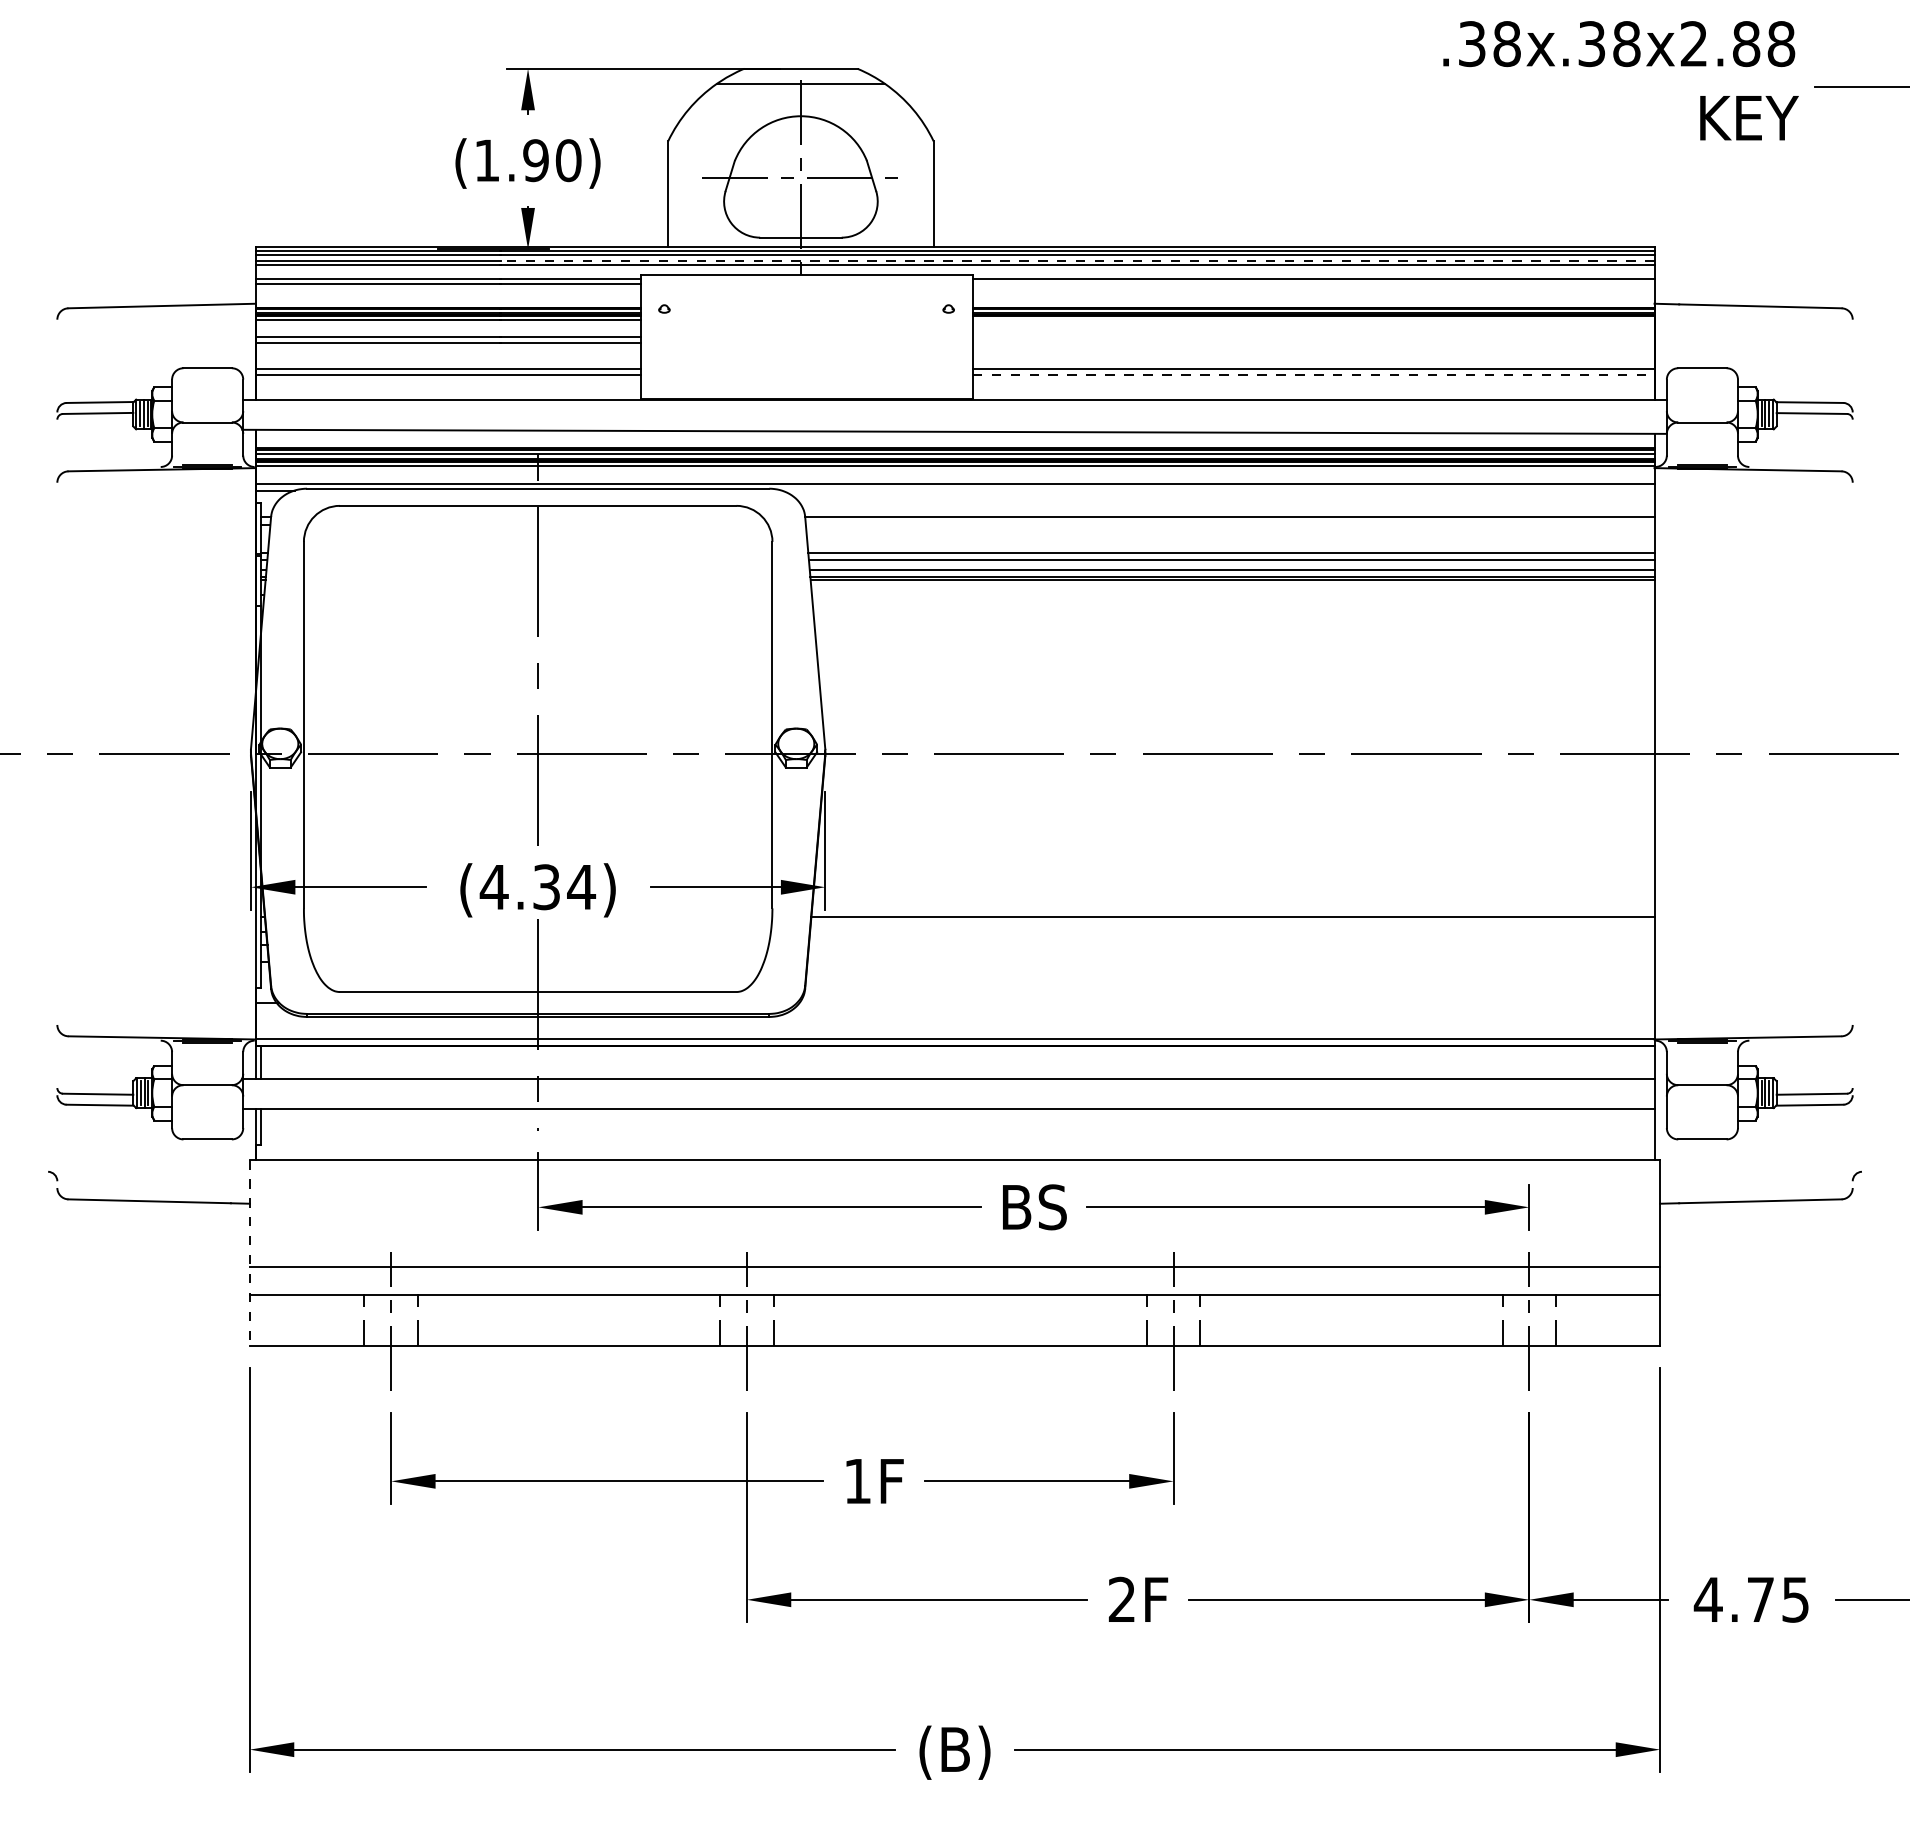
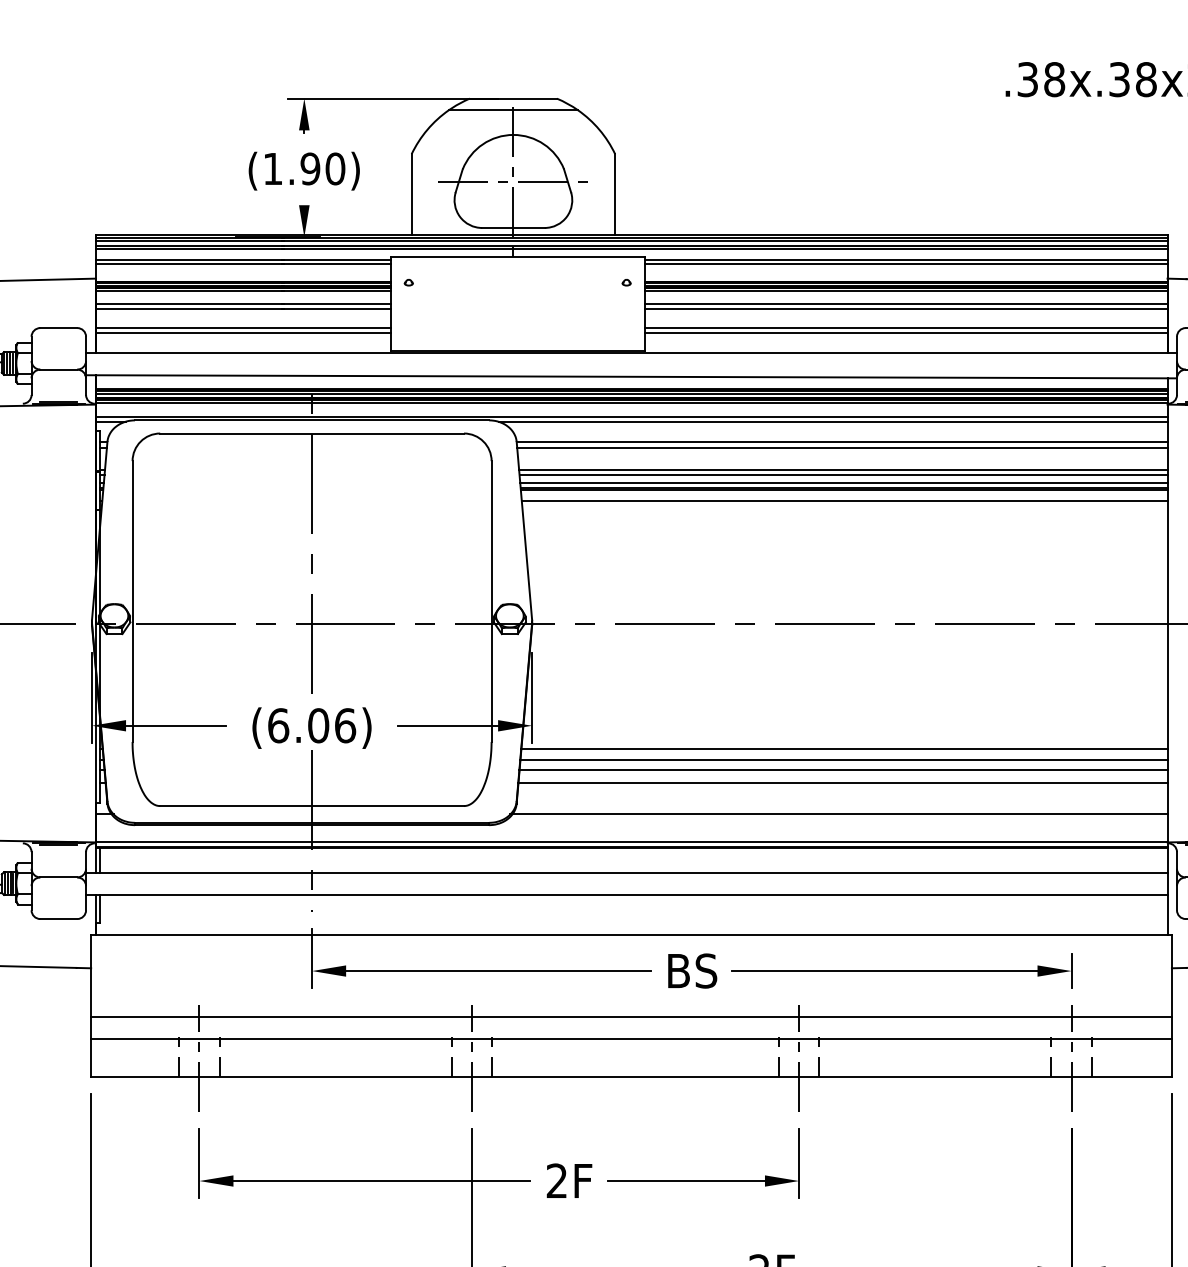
line: (1077, 260) -> (725, 245), dashed -> solid
line: (1313, 284) -> (906, 263), added
line: (1313, 320) -> (906, 291), added
line: (1313, 337) -> (906, 304), added
line: (1313, 343) -> (906, 309), added
line: (1313, 374) -> (906, 332), dashed -> solid
line: (1217, 490) -> (832, 421), added
line: (1229, 524) -> (841, 447), added
line: (1232, 594) -> (844, 501), added
text: (537, 887) -> (311, 725), (4.34) -> (6.06)
line: (1231, 931) -> (843, 759), added
line: (1231, 944) -> (843, 769), added
line: (1230, 961) -> (842, 782), added
line: (1225, 1002) -> (838, 814), added
line: (249, 1252) -> (90, 1005), dashed -> solid
text: (857, 1480) -> (556, 1180), 1F -> 2F

